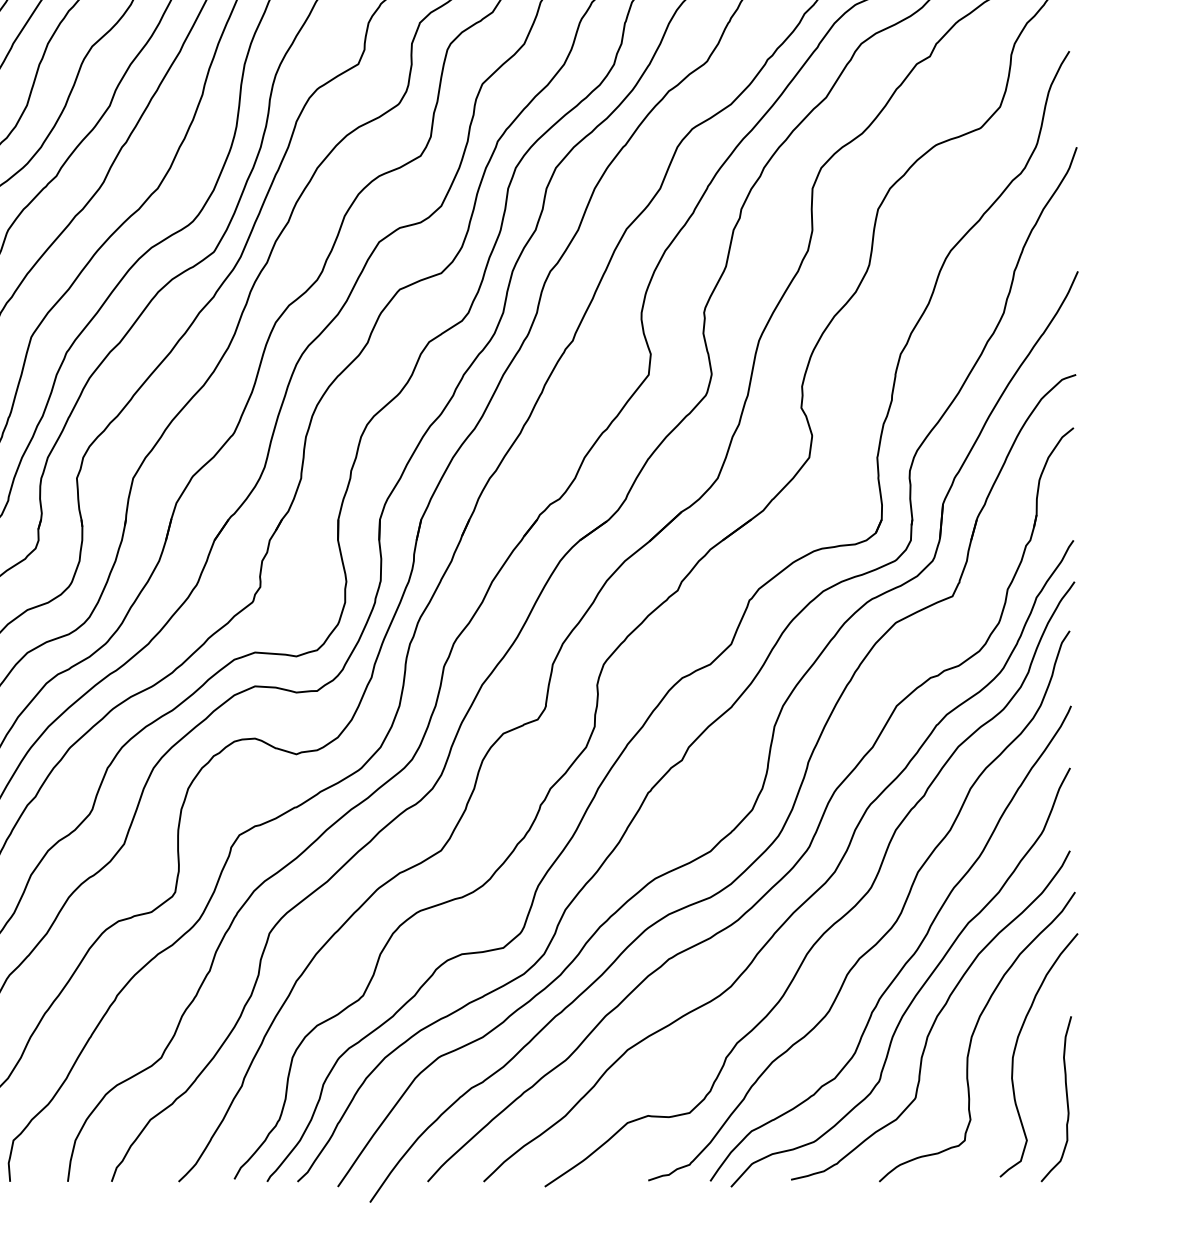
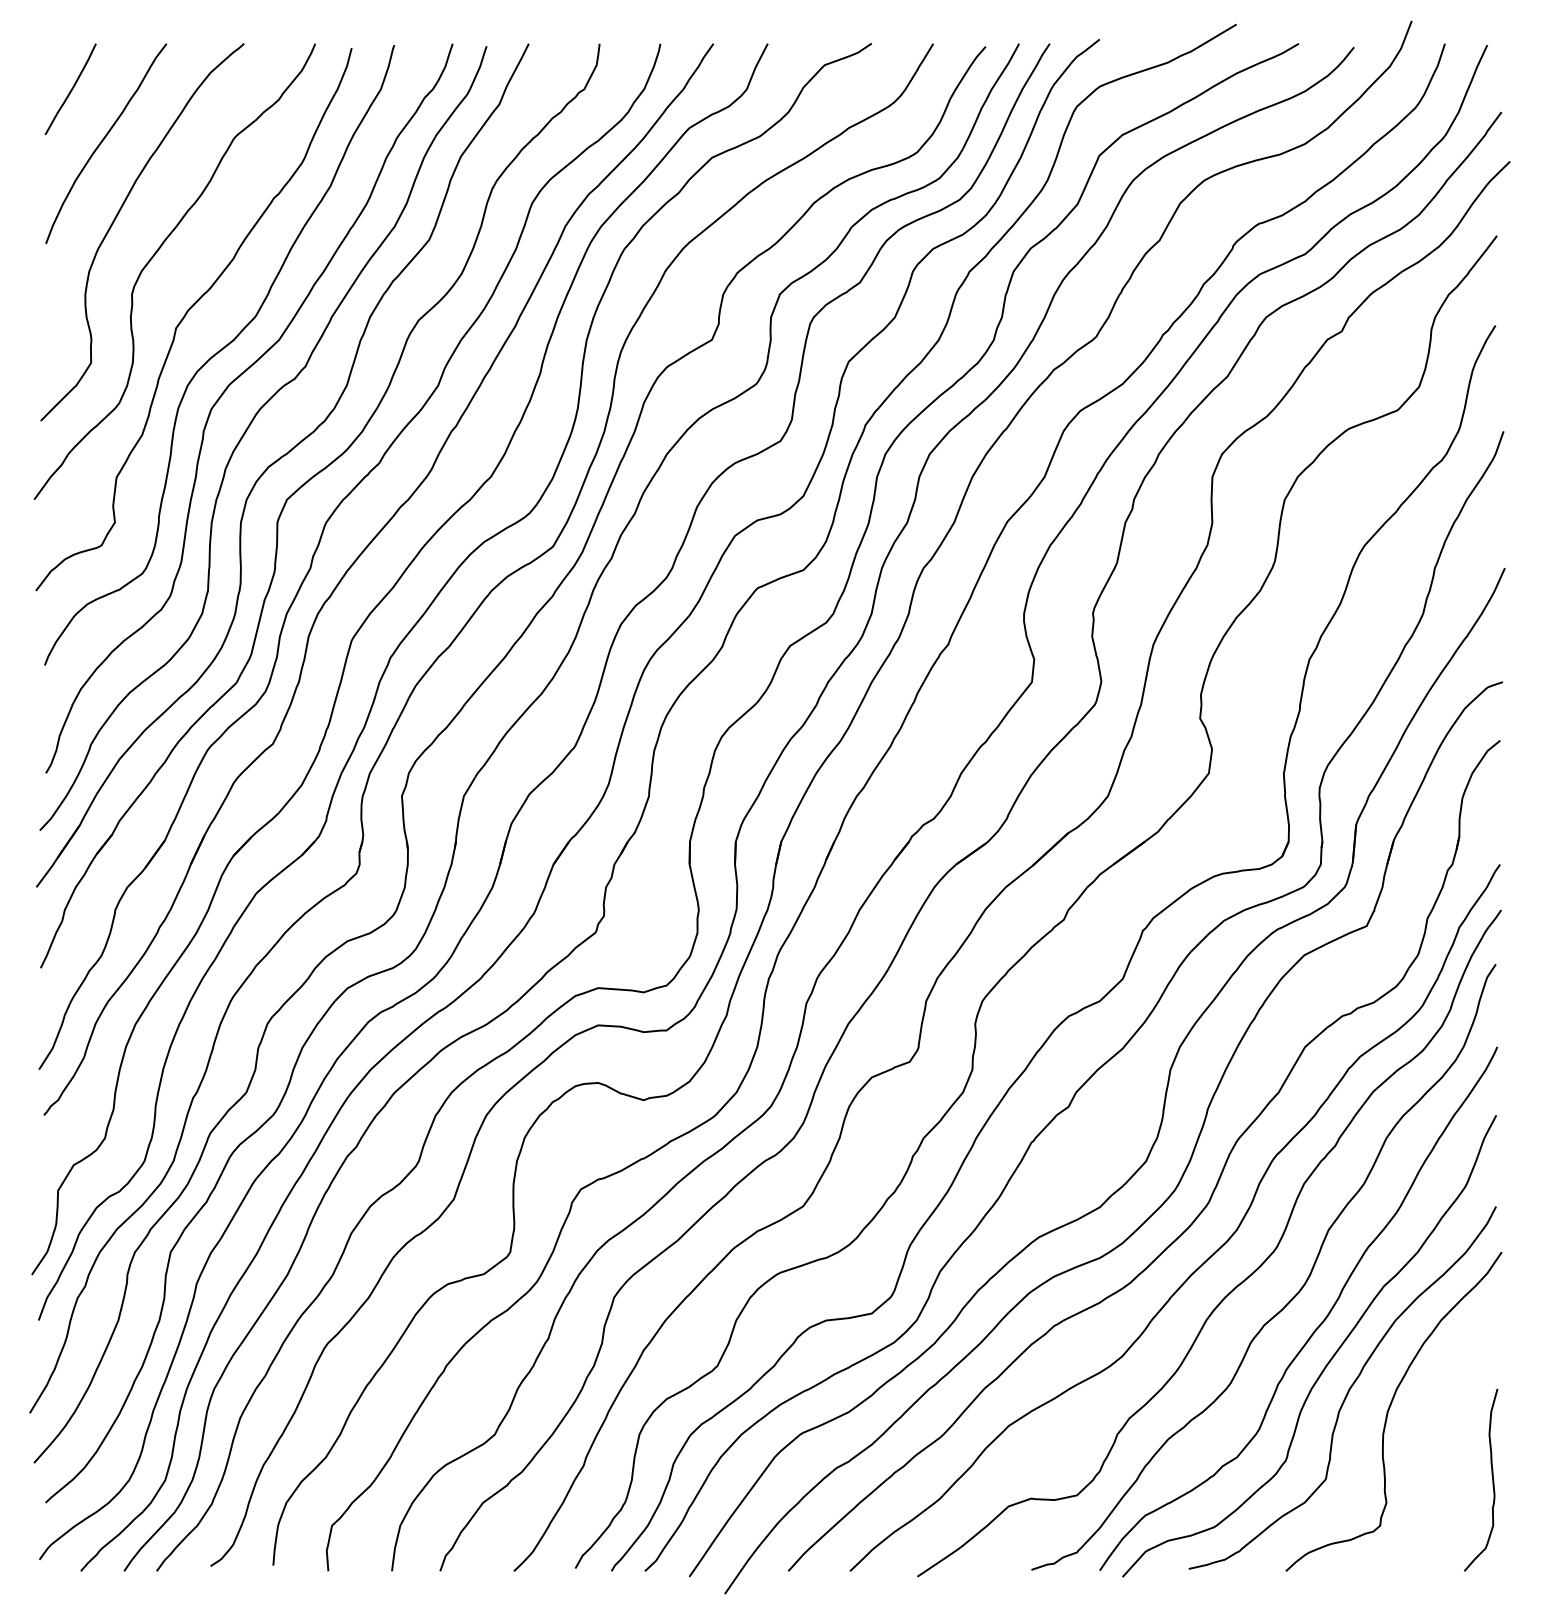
curve: (1015, 1049) -> (1436, 1425), removed

